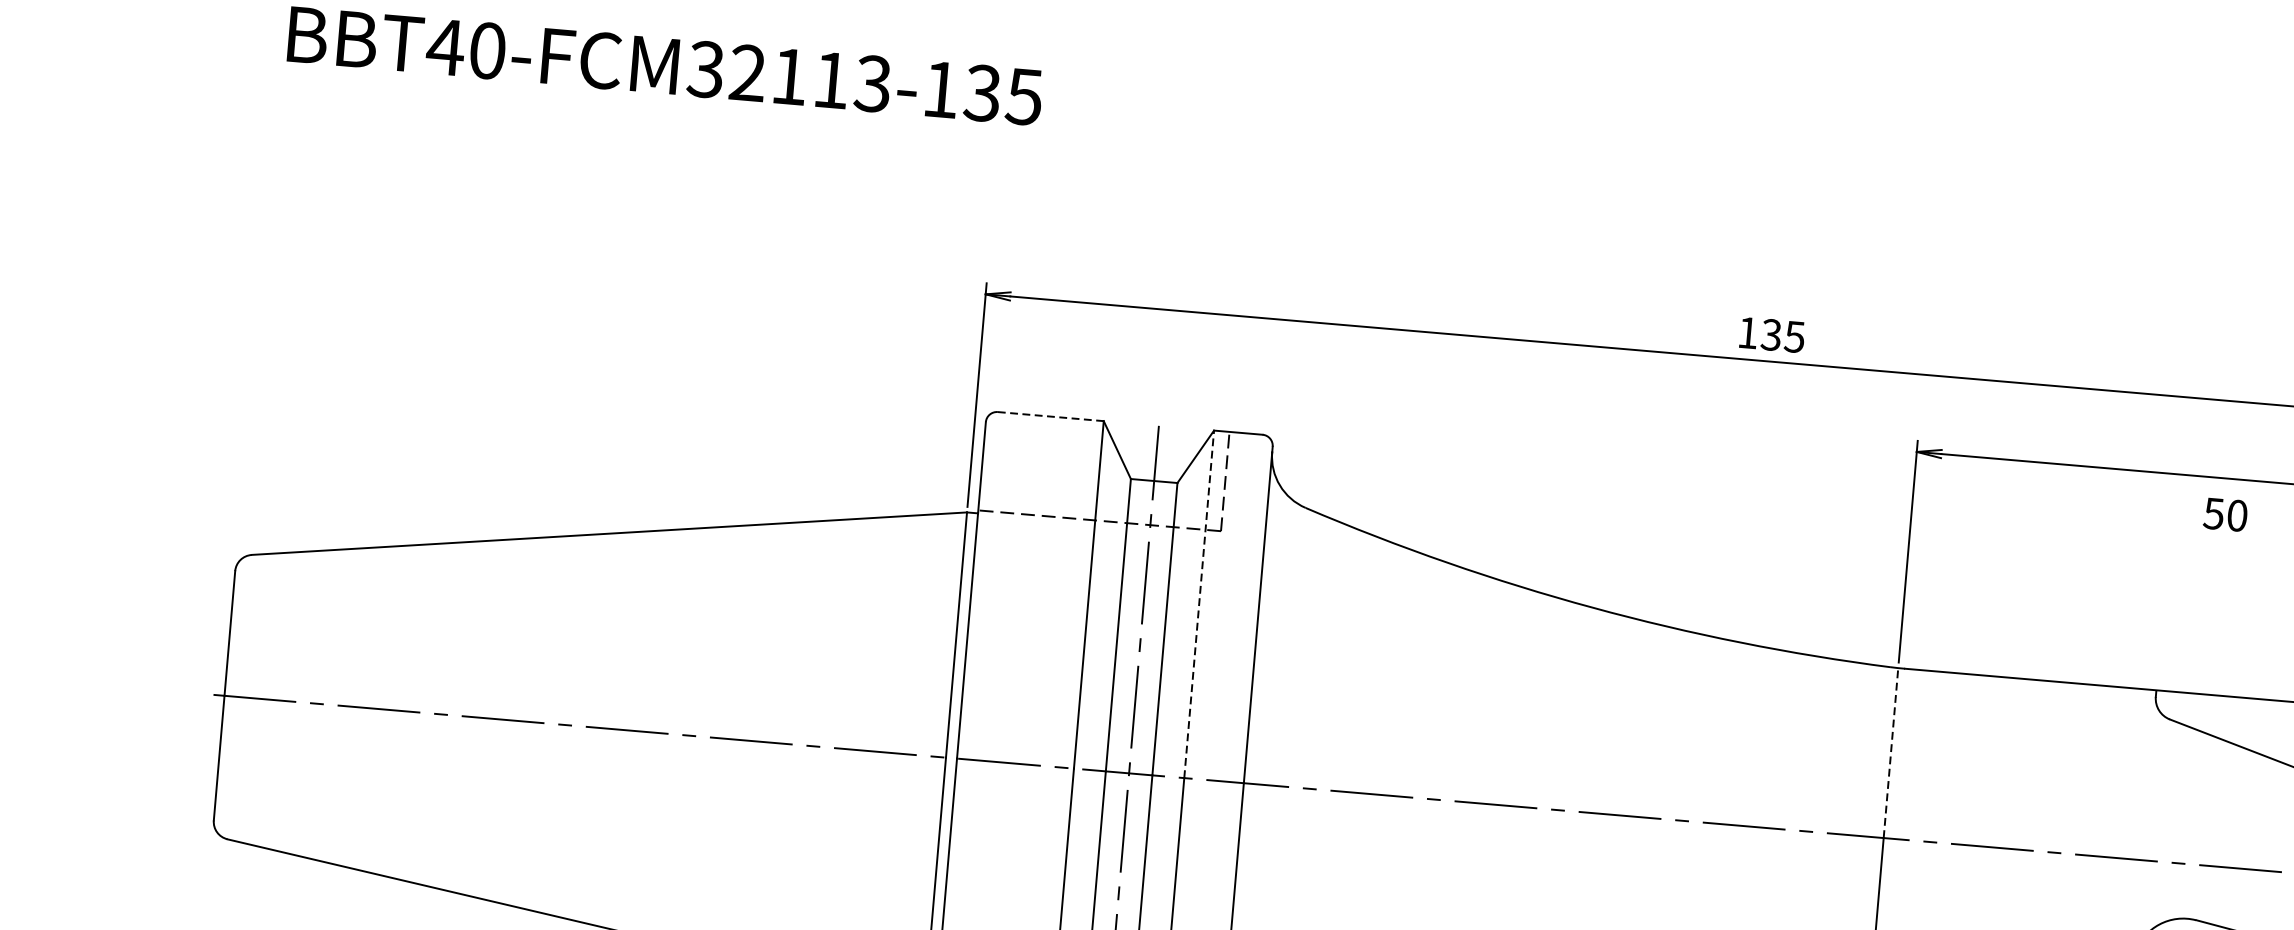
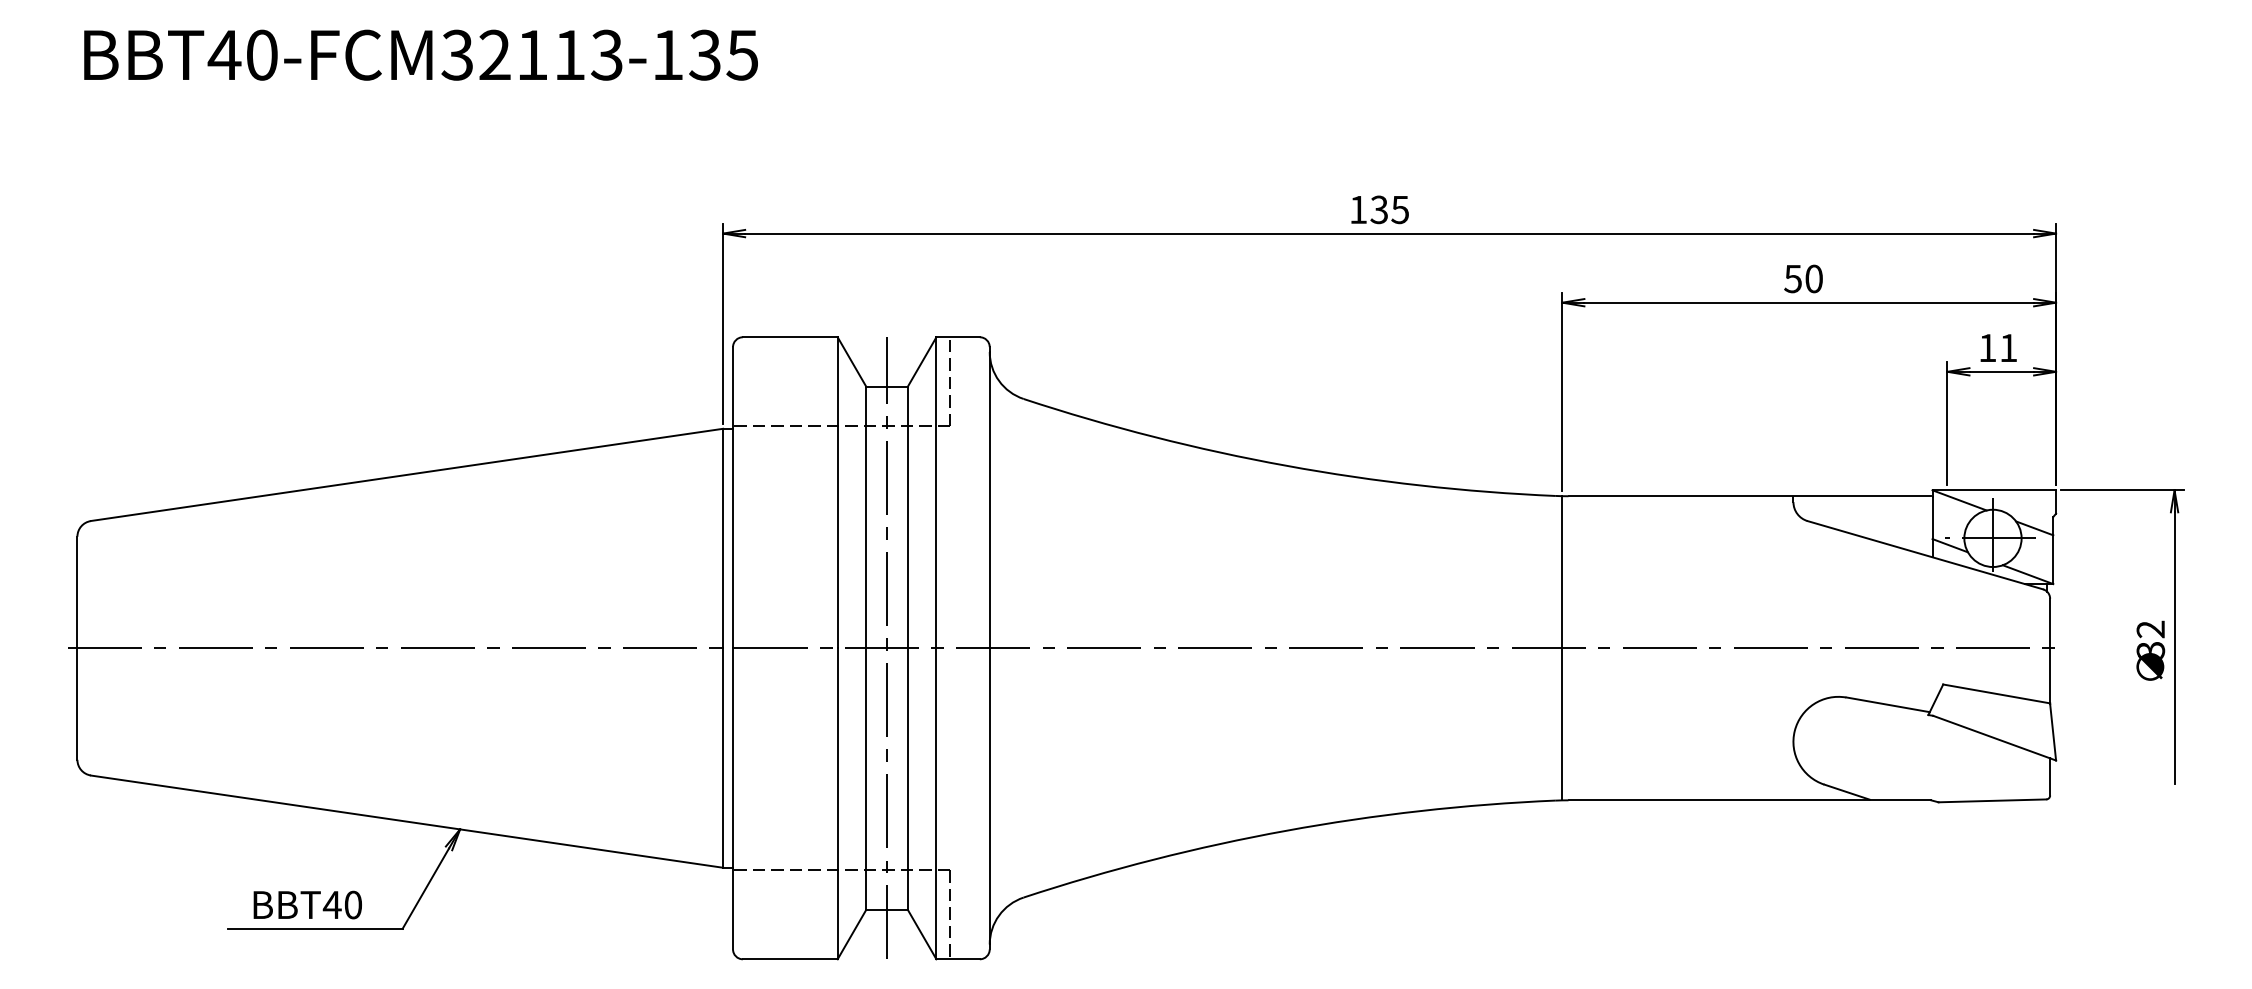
text: (1771, 334) -> (1379, 209), moved
line: (1051, 416) -> (790, 337), dashed -> solid
text: (2225, 514) -> (1803, 278), moved
line: (1199, 604) -> (936, 492), dashed -> solid
line: (1891, 752) -> (1562, 571), dashed -> solid

